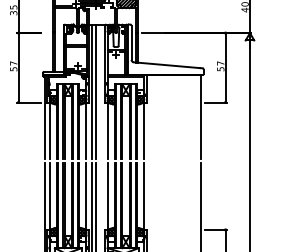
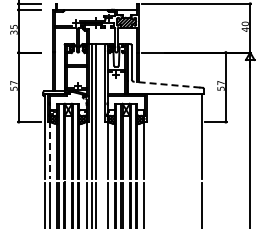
line: (166, 65) -> (166, 85), solid -> dashed
line: (49, 130) -> (49, 150), solid -> dashed

